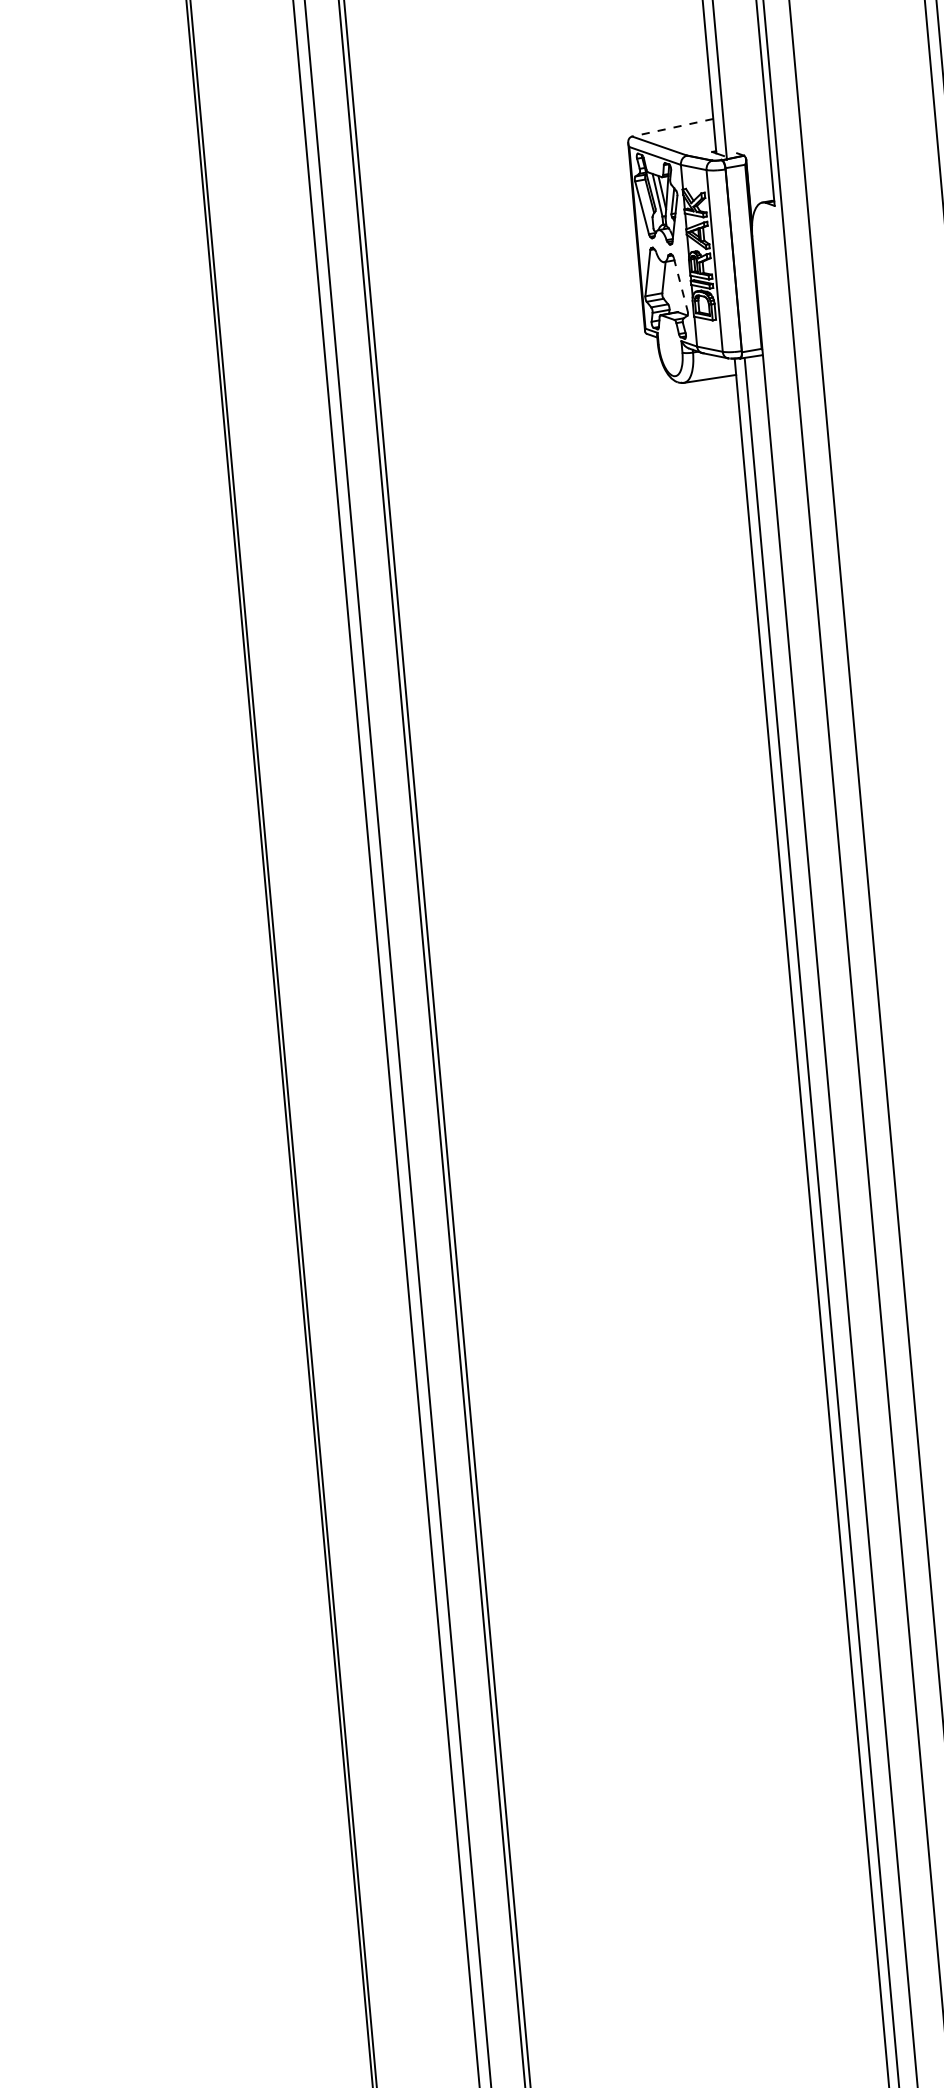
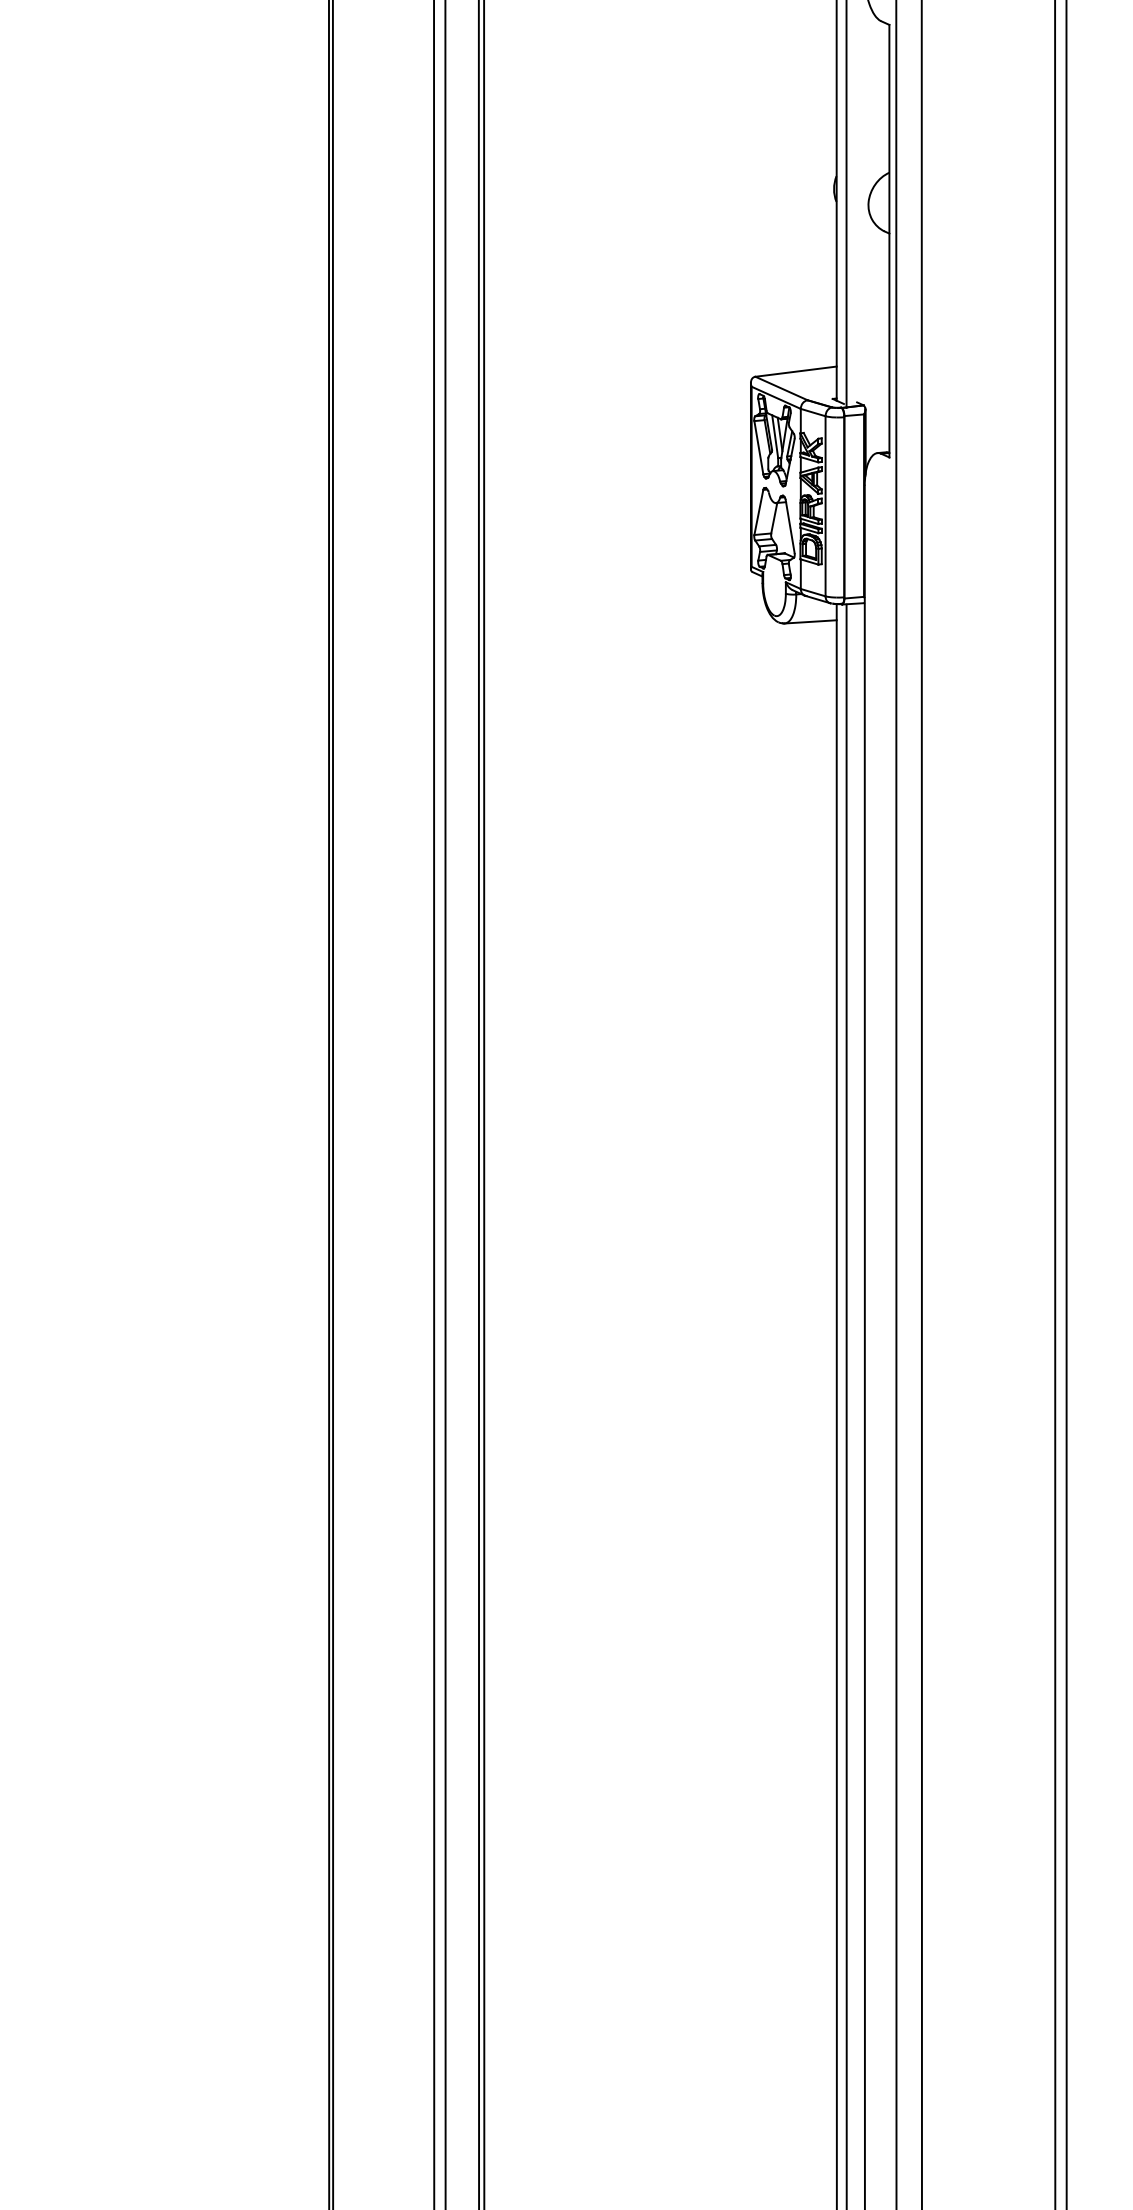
line: (673, 127) -> (796, 371), dashed -> solid
line: (681, 284) -> (790, 526), dashed -> solid

